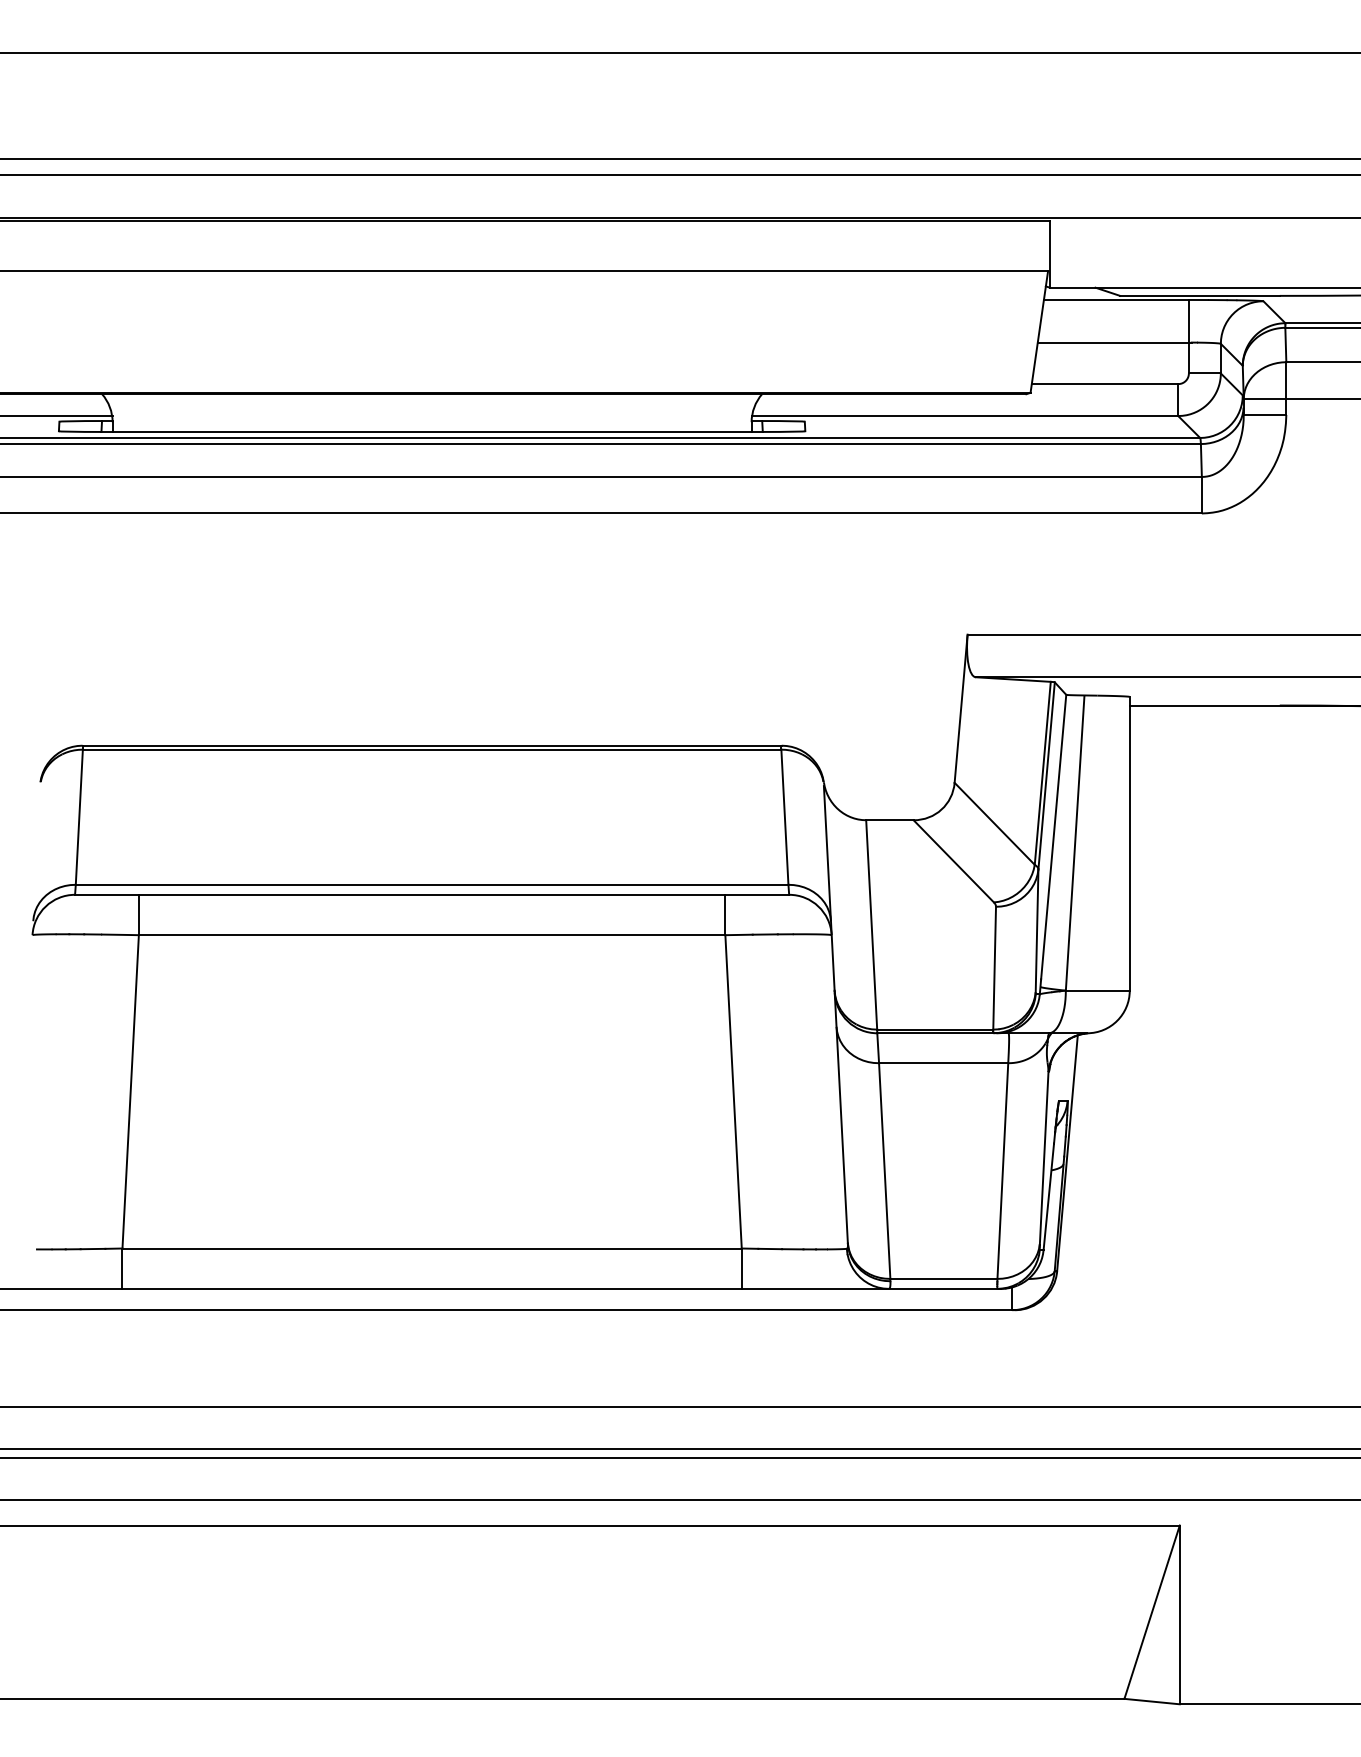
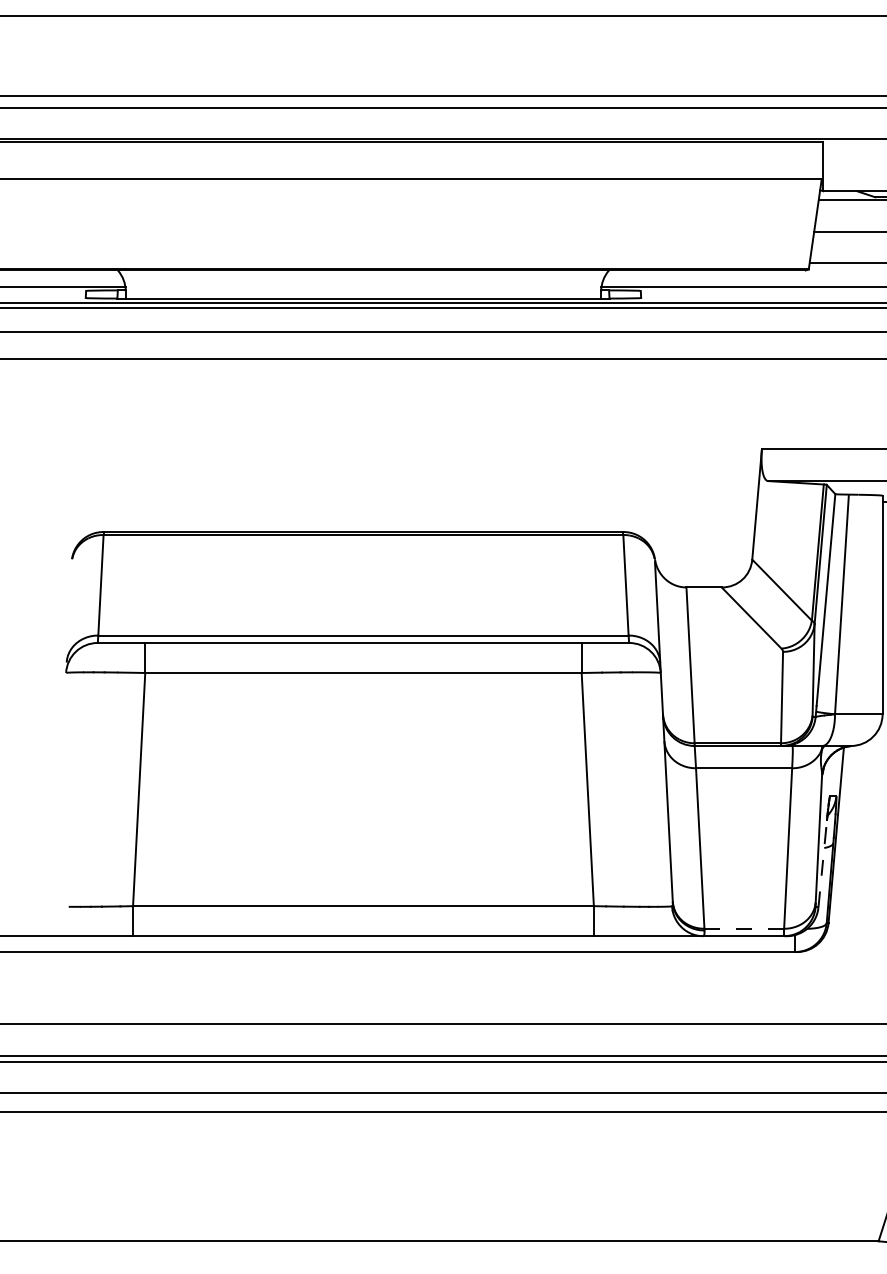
line: (1049, 1190) -> (822, 862), solid -> dashed
line: (943, 1278) -> (743, 928), solid -> dashed

